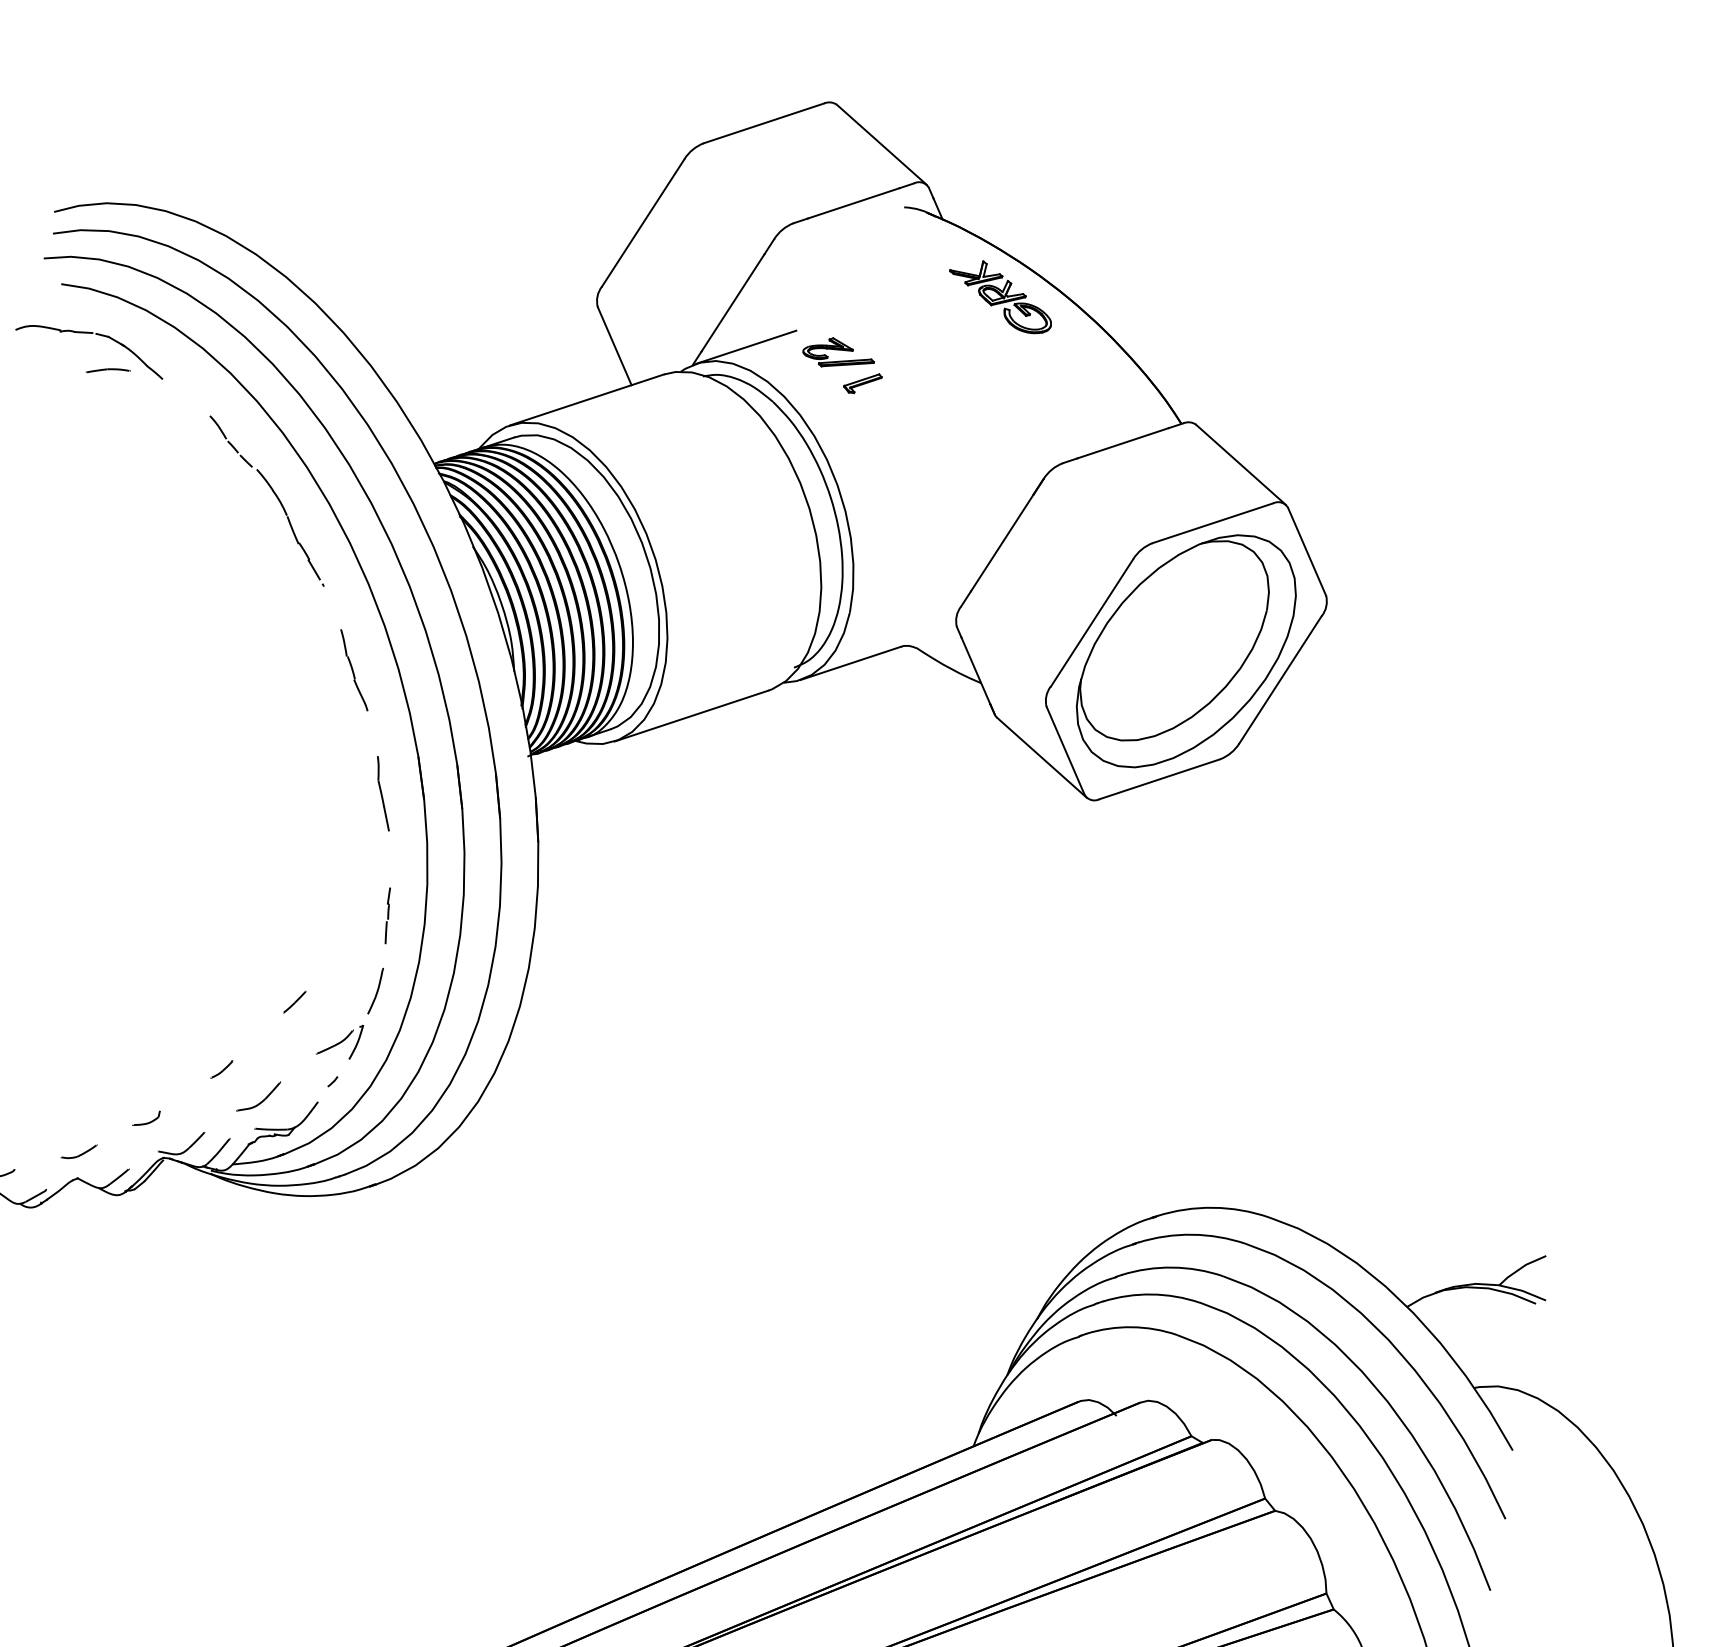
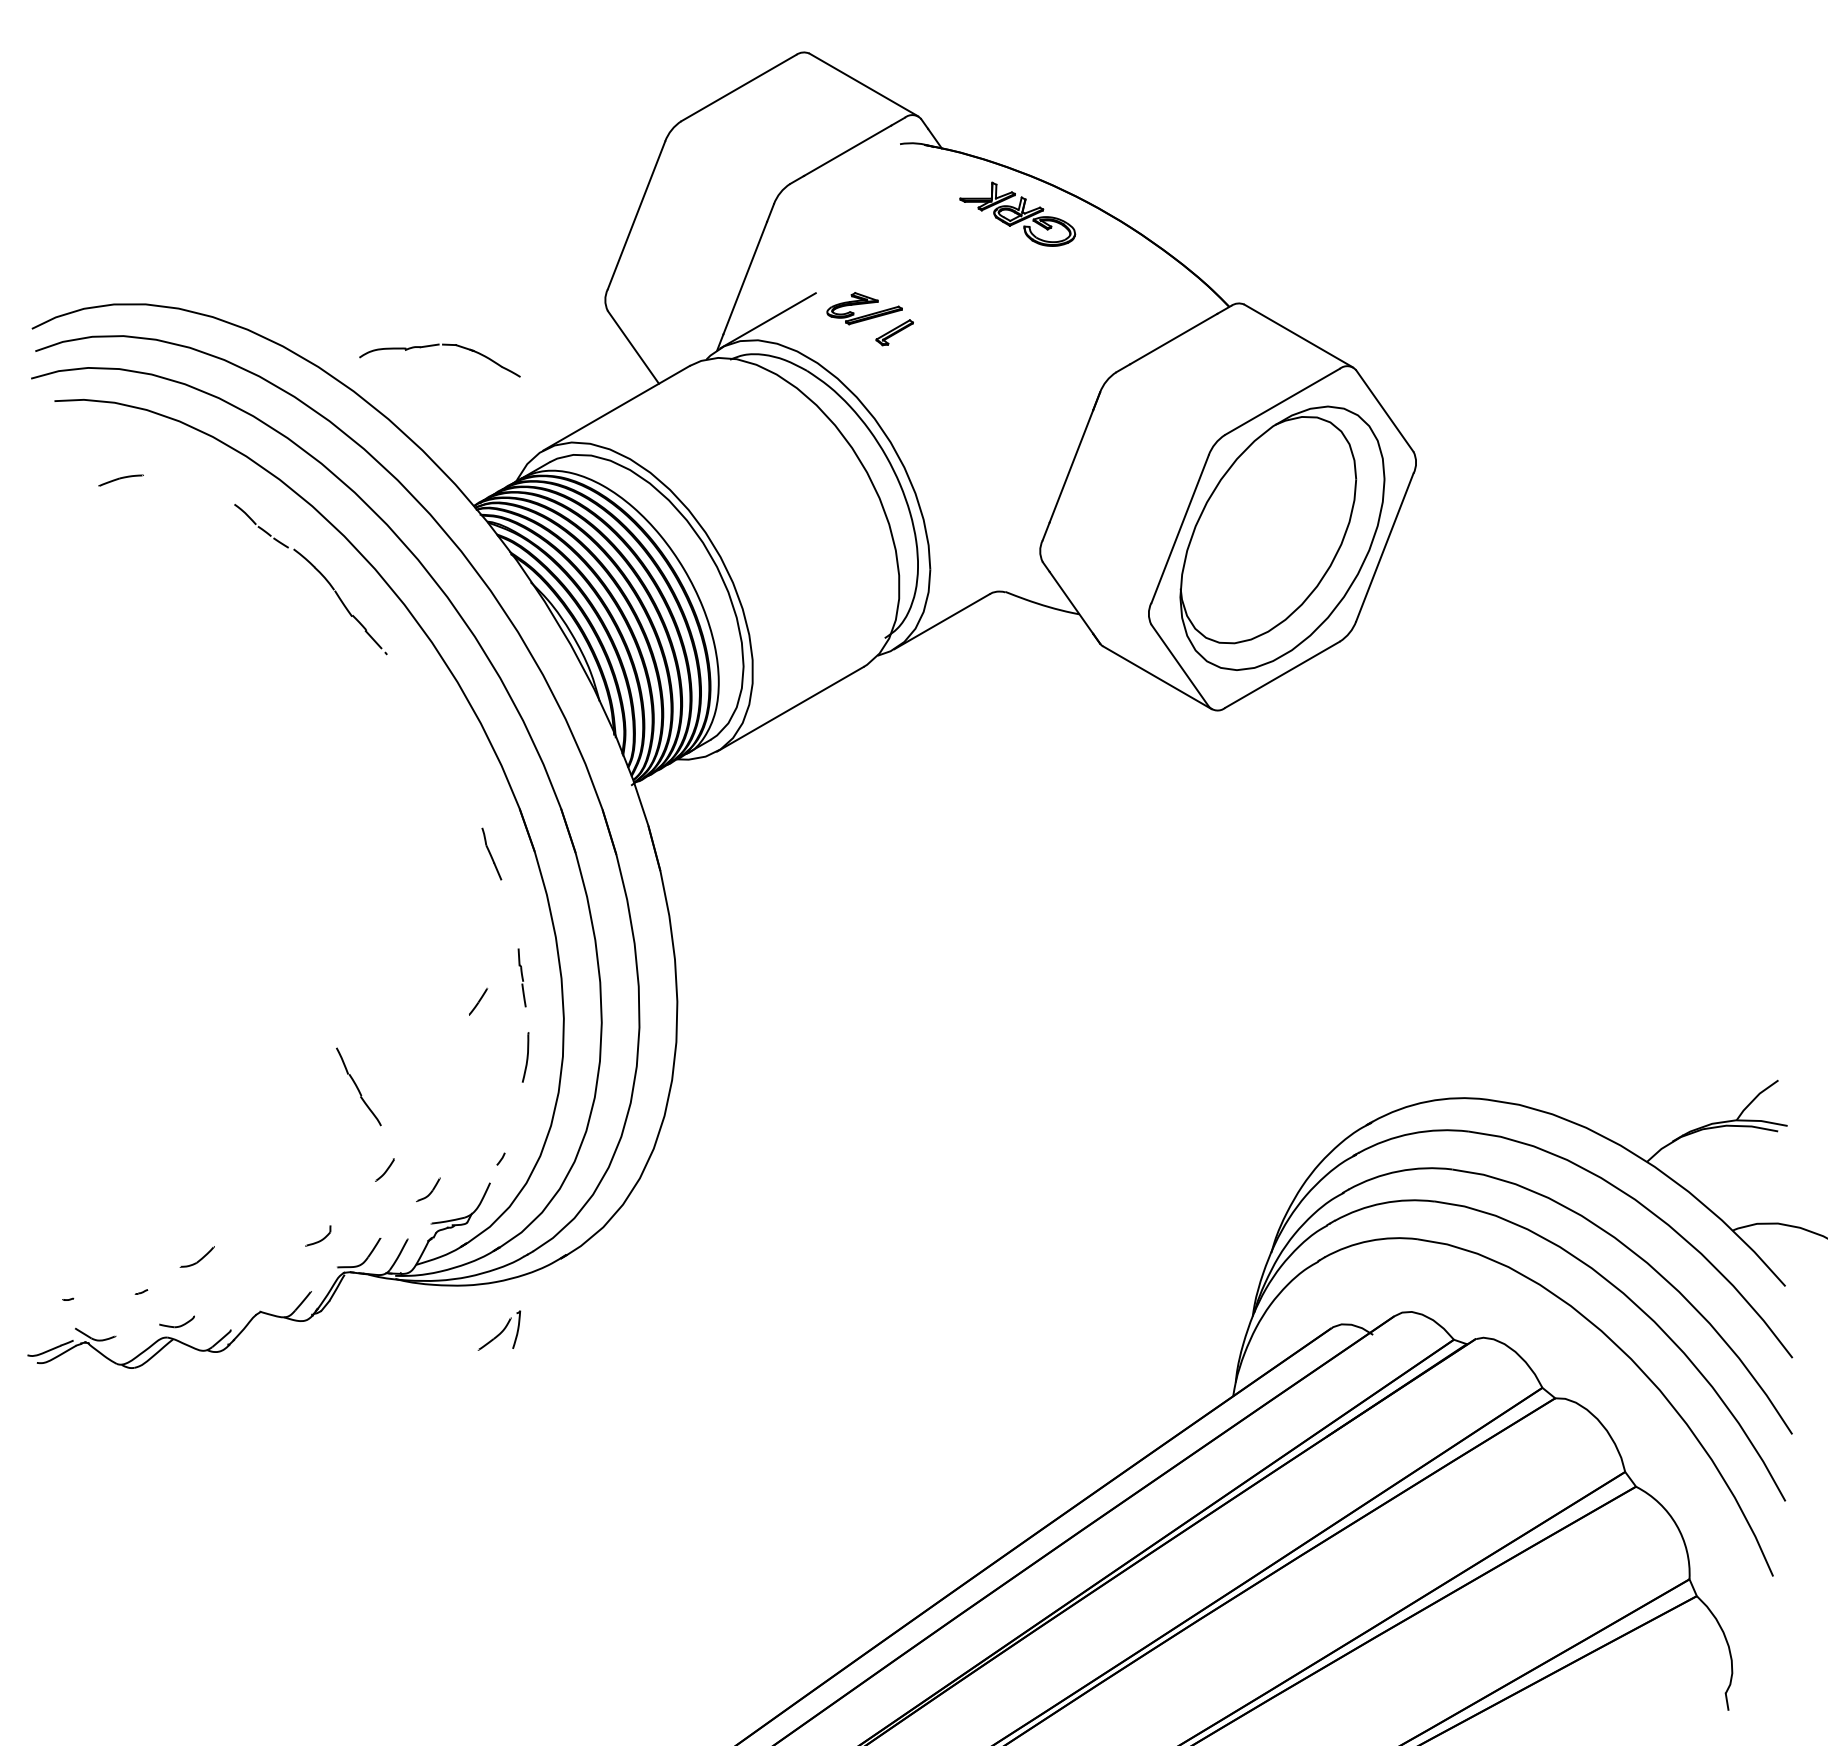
part: (88, 334) -> (434, 346), moved
part: (354, 669) -> (358, 1086), moved
part: (383, 793) -> (491, 853), size x0.7
line: (295, 1001) -> (478, 1001), moved
part: (340, 1039) -> (499, 1330), moved
part: (258, 1096) -> (428, 1189), size x0.6
part: (78, 1150) -> (196, 1256), moved

